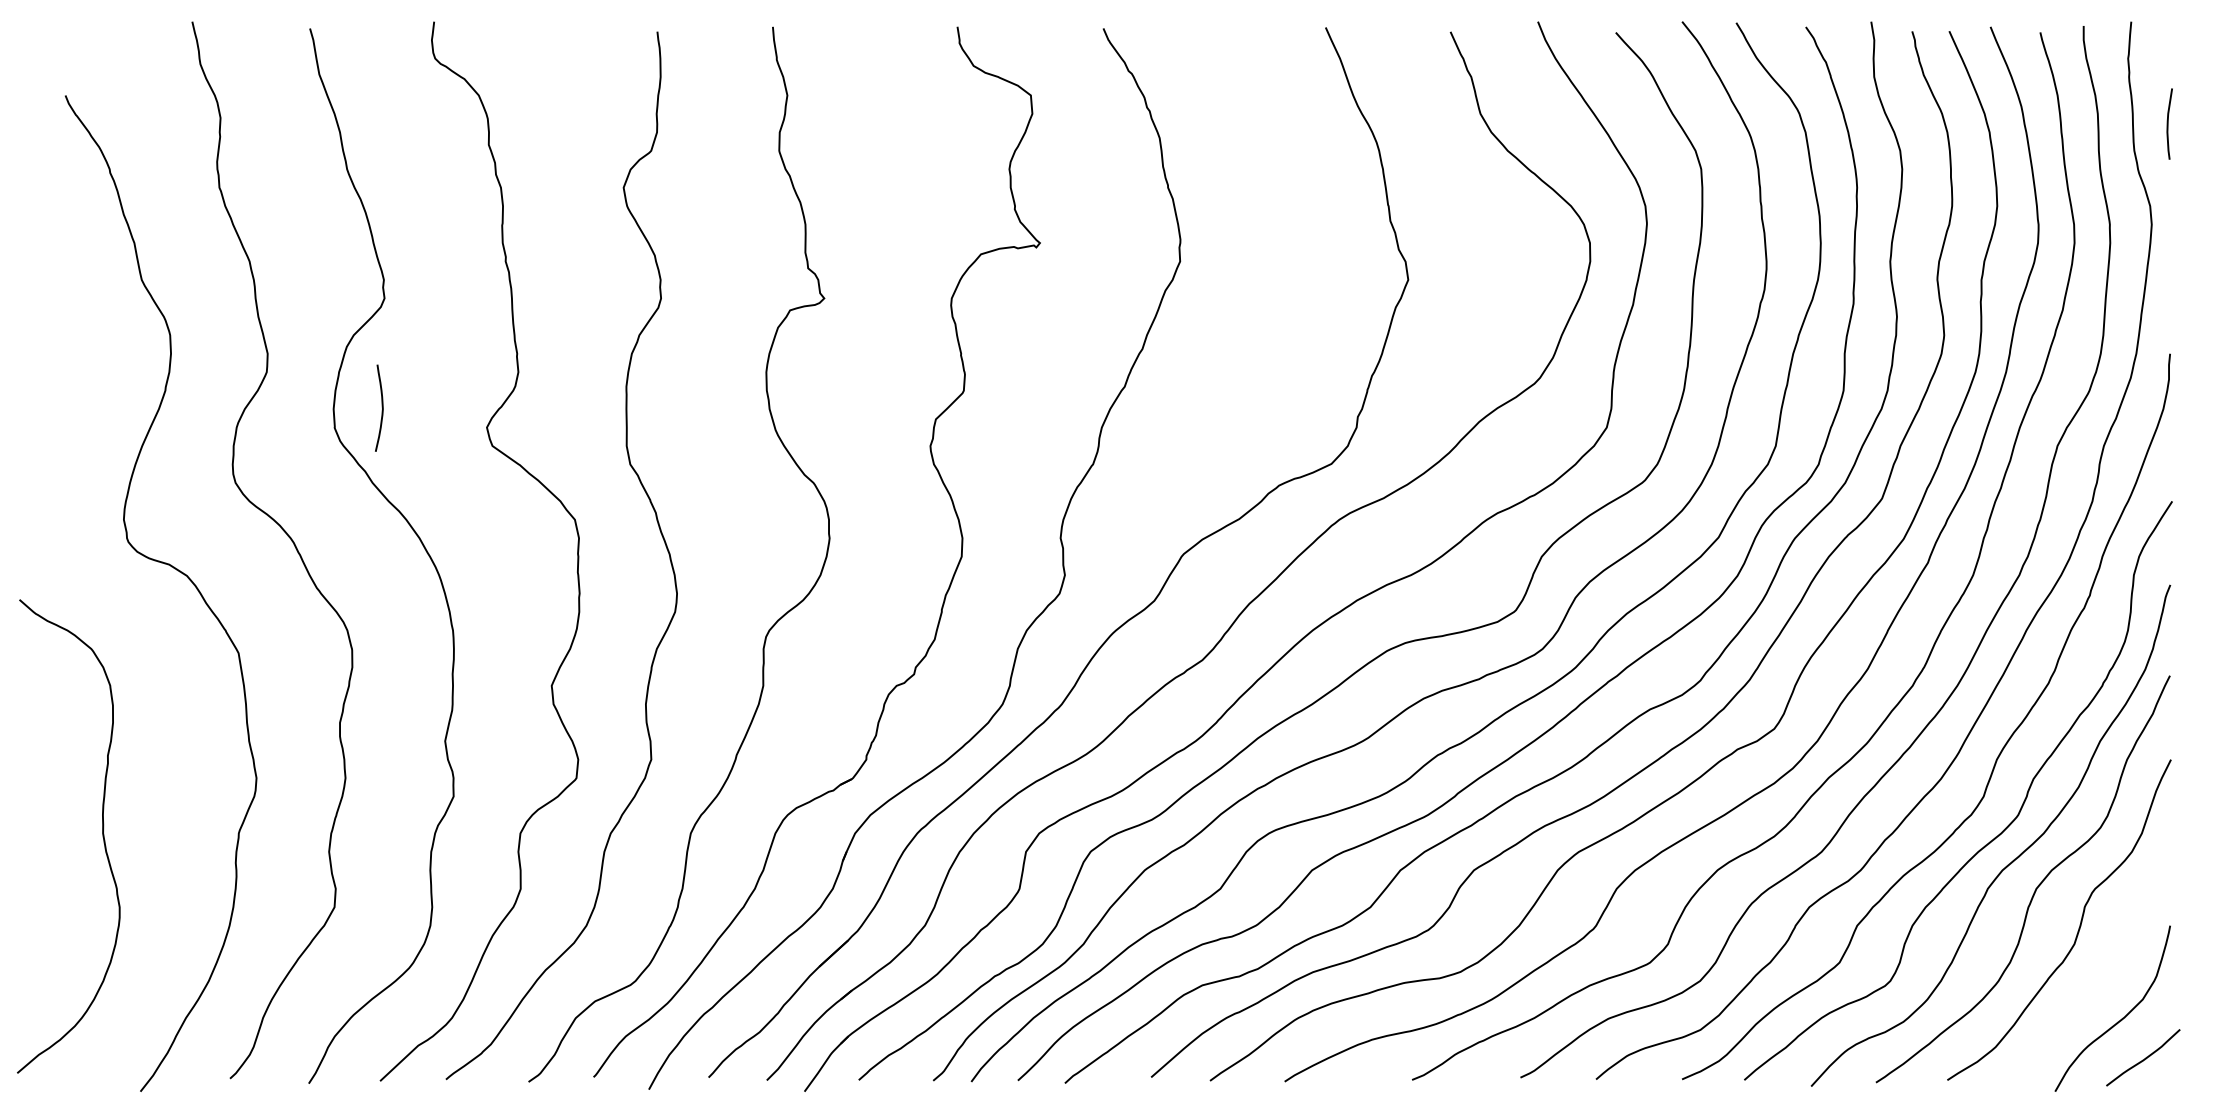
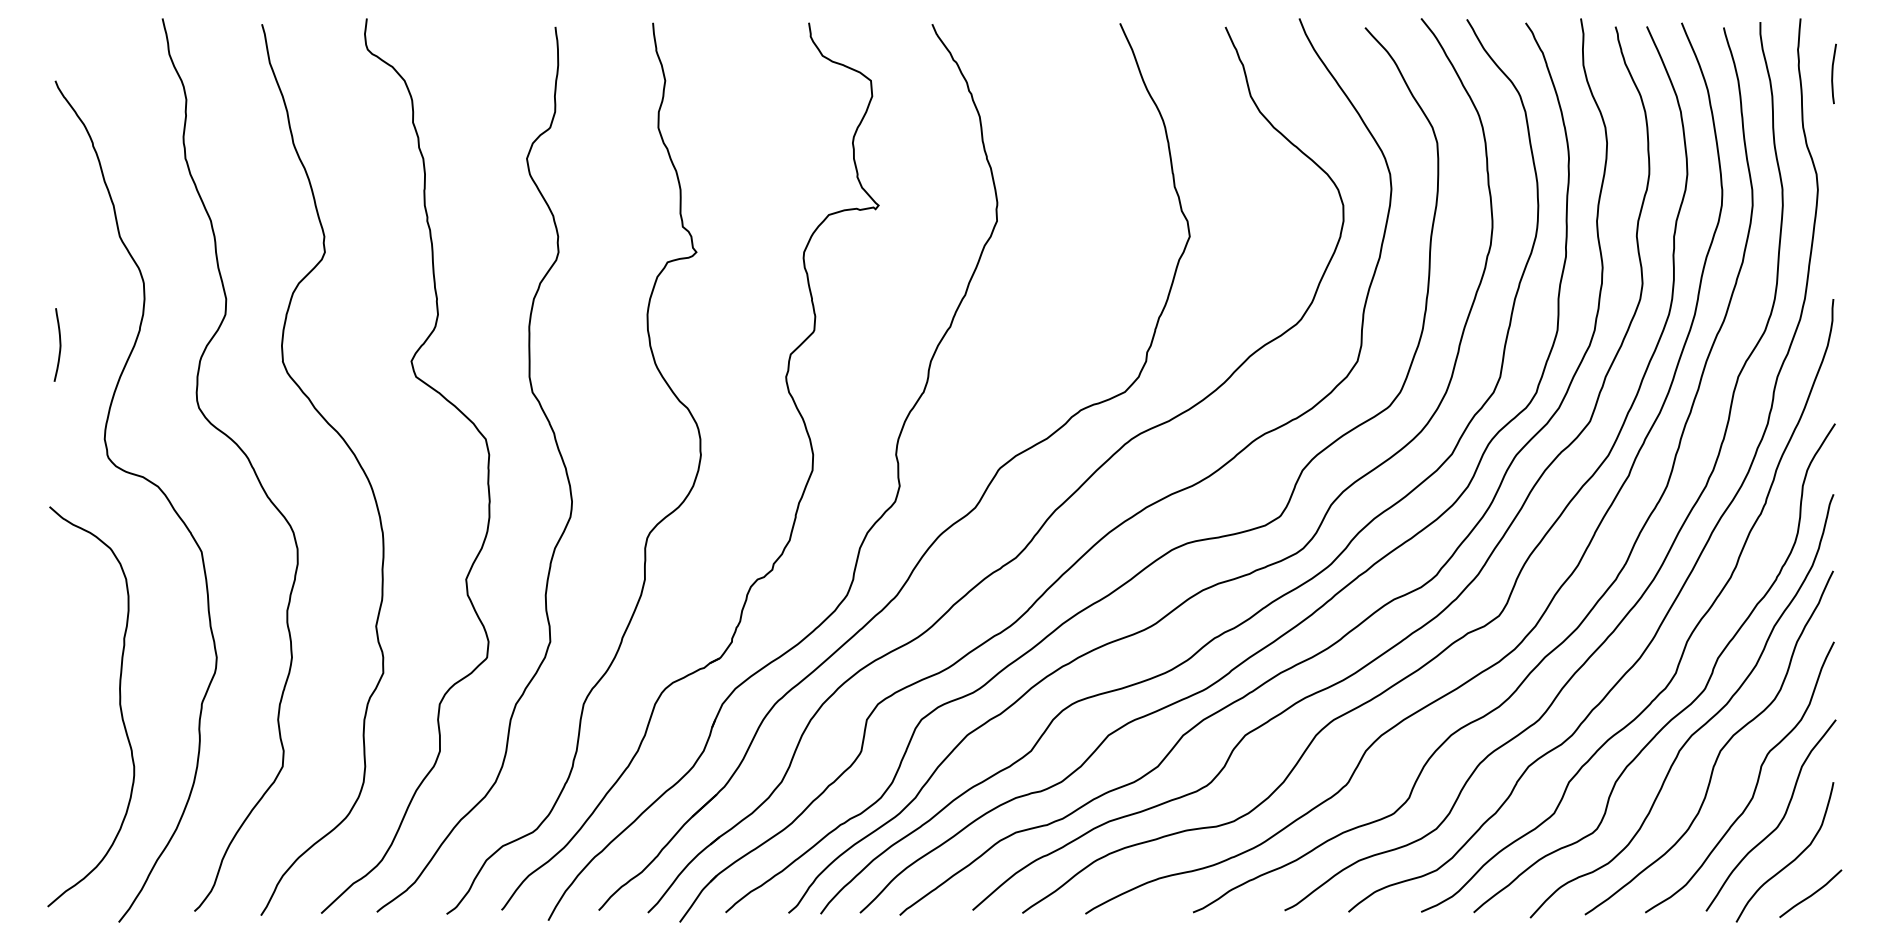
curve: (2169, 123) -> (1833, 73), moved
curve: (381, 407) -> (59, 344), moved
curve: (102, 836) -> (119, 706), moved
curve: (2107, 971) -> (1780, 820), added

